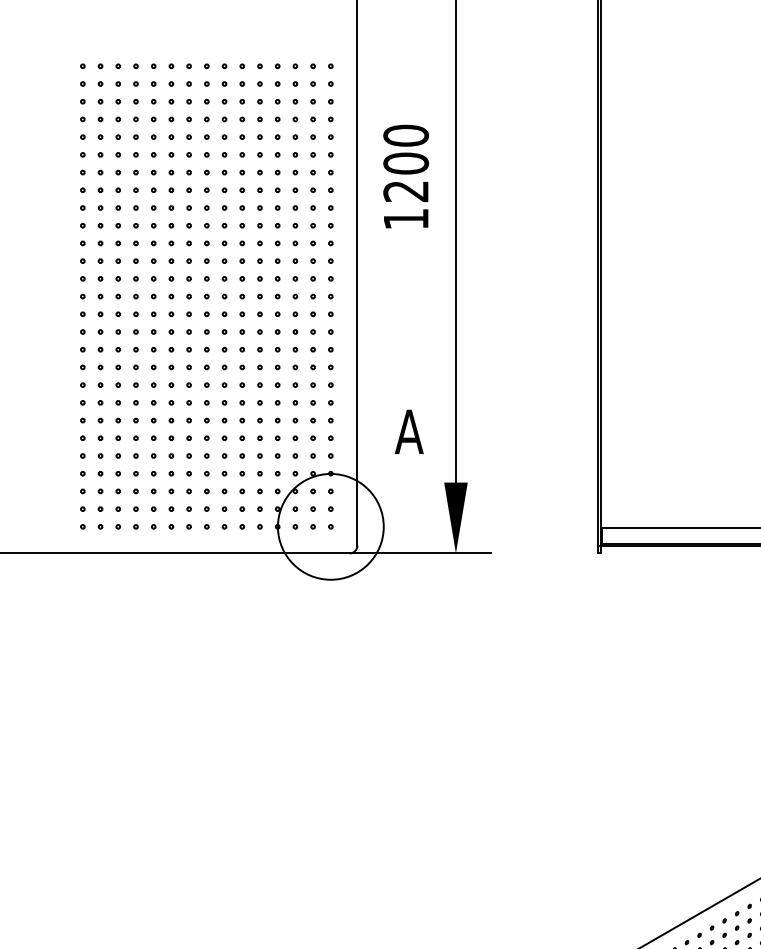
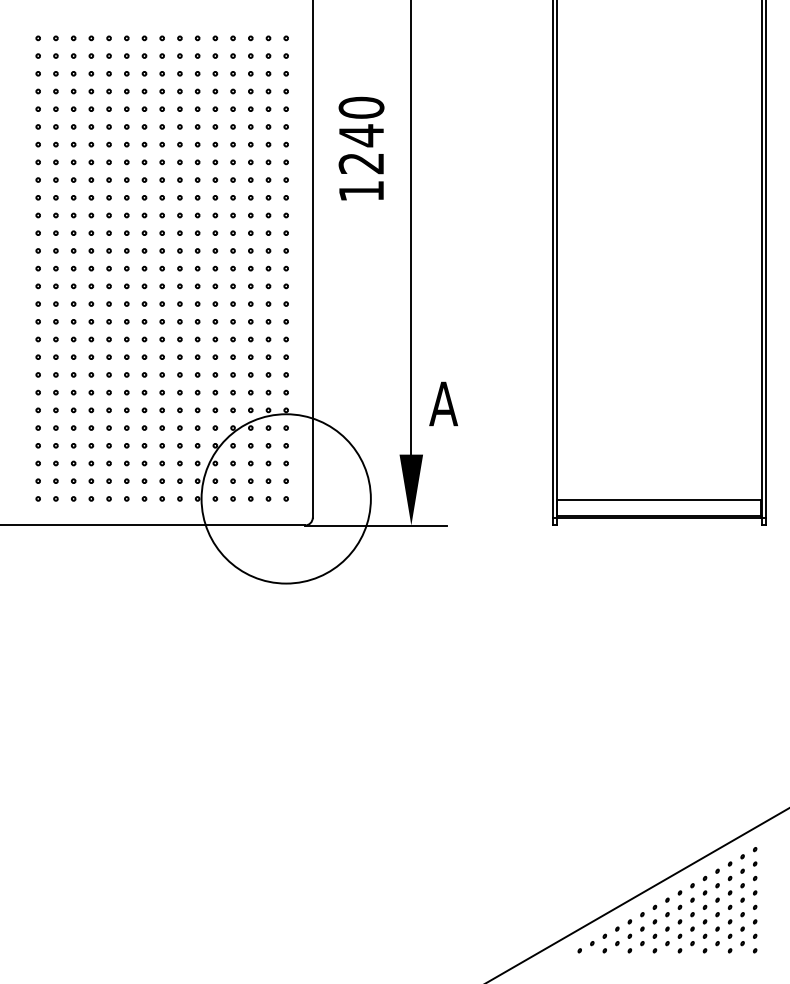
text: (406, 163) -> (361, 135), 1200 -> 1240
text: (409, 431) -> (443, 403), moved
circle: (331, 526) -> (286, 498), size x1.6

